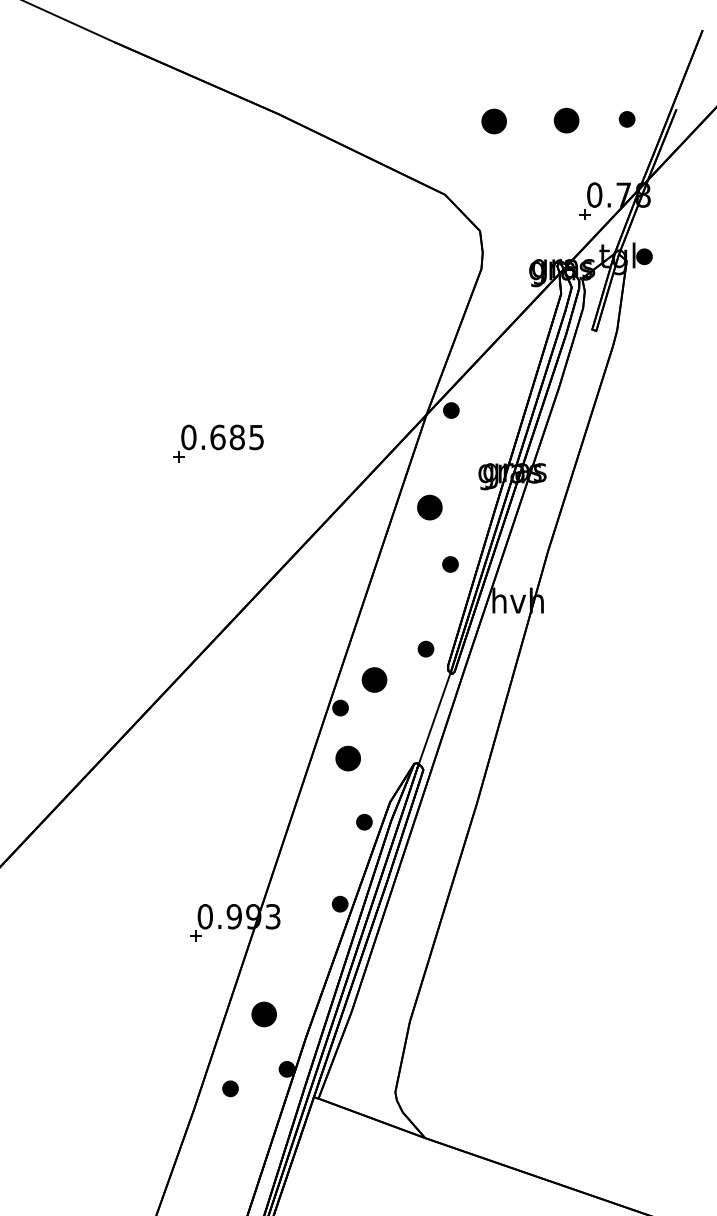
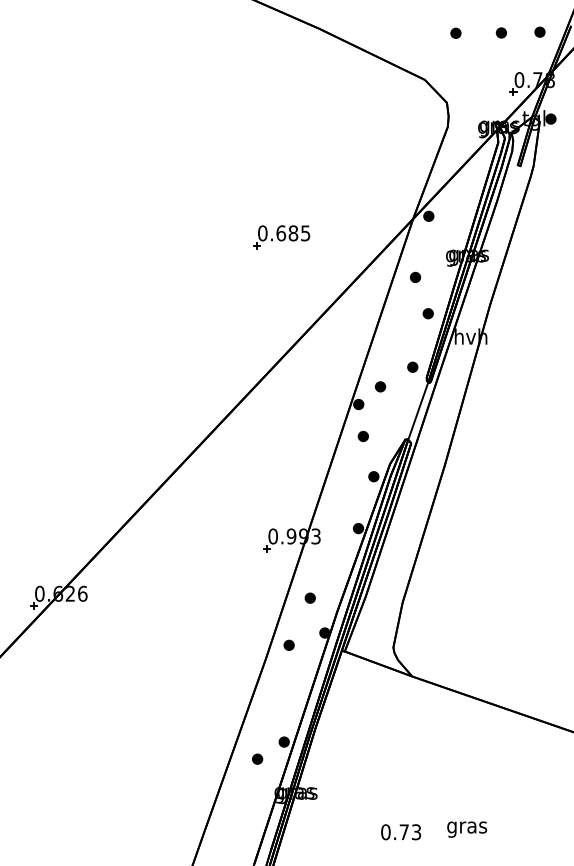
part: (493, 119) -> (455, 32), size x0.62
part: (564, 119) -> (500, 32), size x0.62
part: (430, 505) -> (415, 276), size x0.62
part: (374, 679) -> (380, 386), size x0.62
part: (346, 758) -> (362, 436), size x0.62
part: (262, 1013) -> (309, 597), size x0.62

